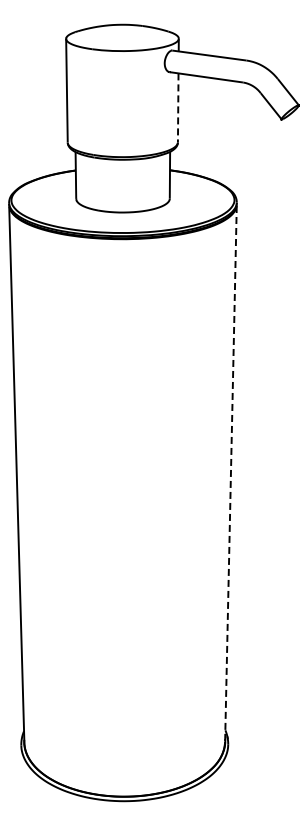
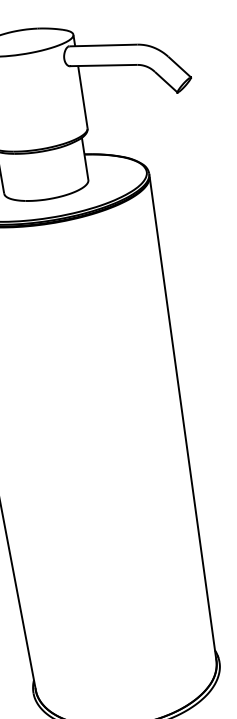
line: (178, 108) -> (83, 97), dashed -> solid
line: (230, 474) -> (182, 419), dashed -> solid

